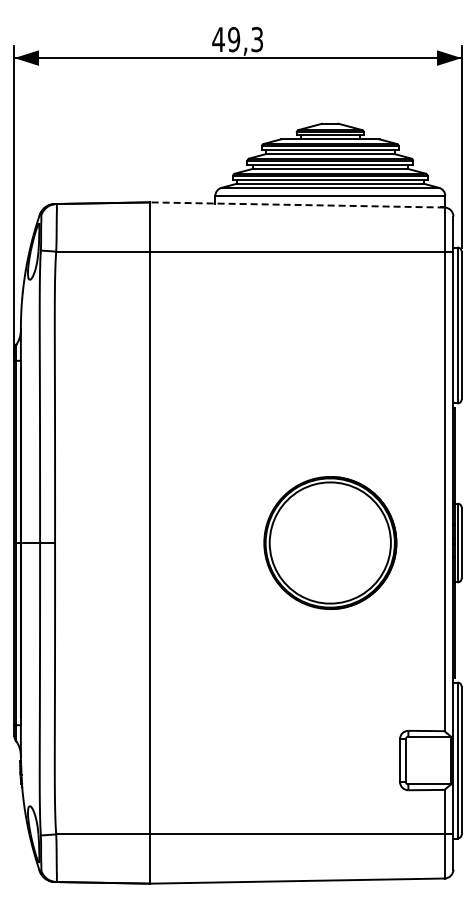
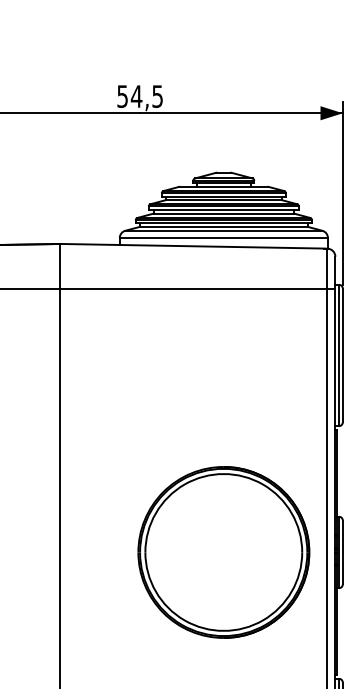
text: (237, 39) -> (139, 96), 49,3 -> 54,5
line: (296, 204) -> (193, 245), dashed -> solid
part: (330, 542) -> (224, 551), size x1.43

